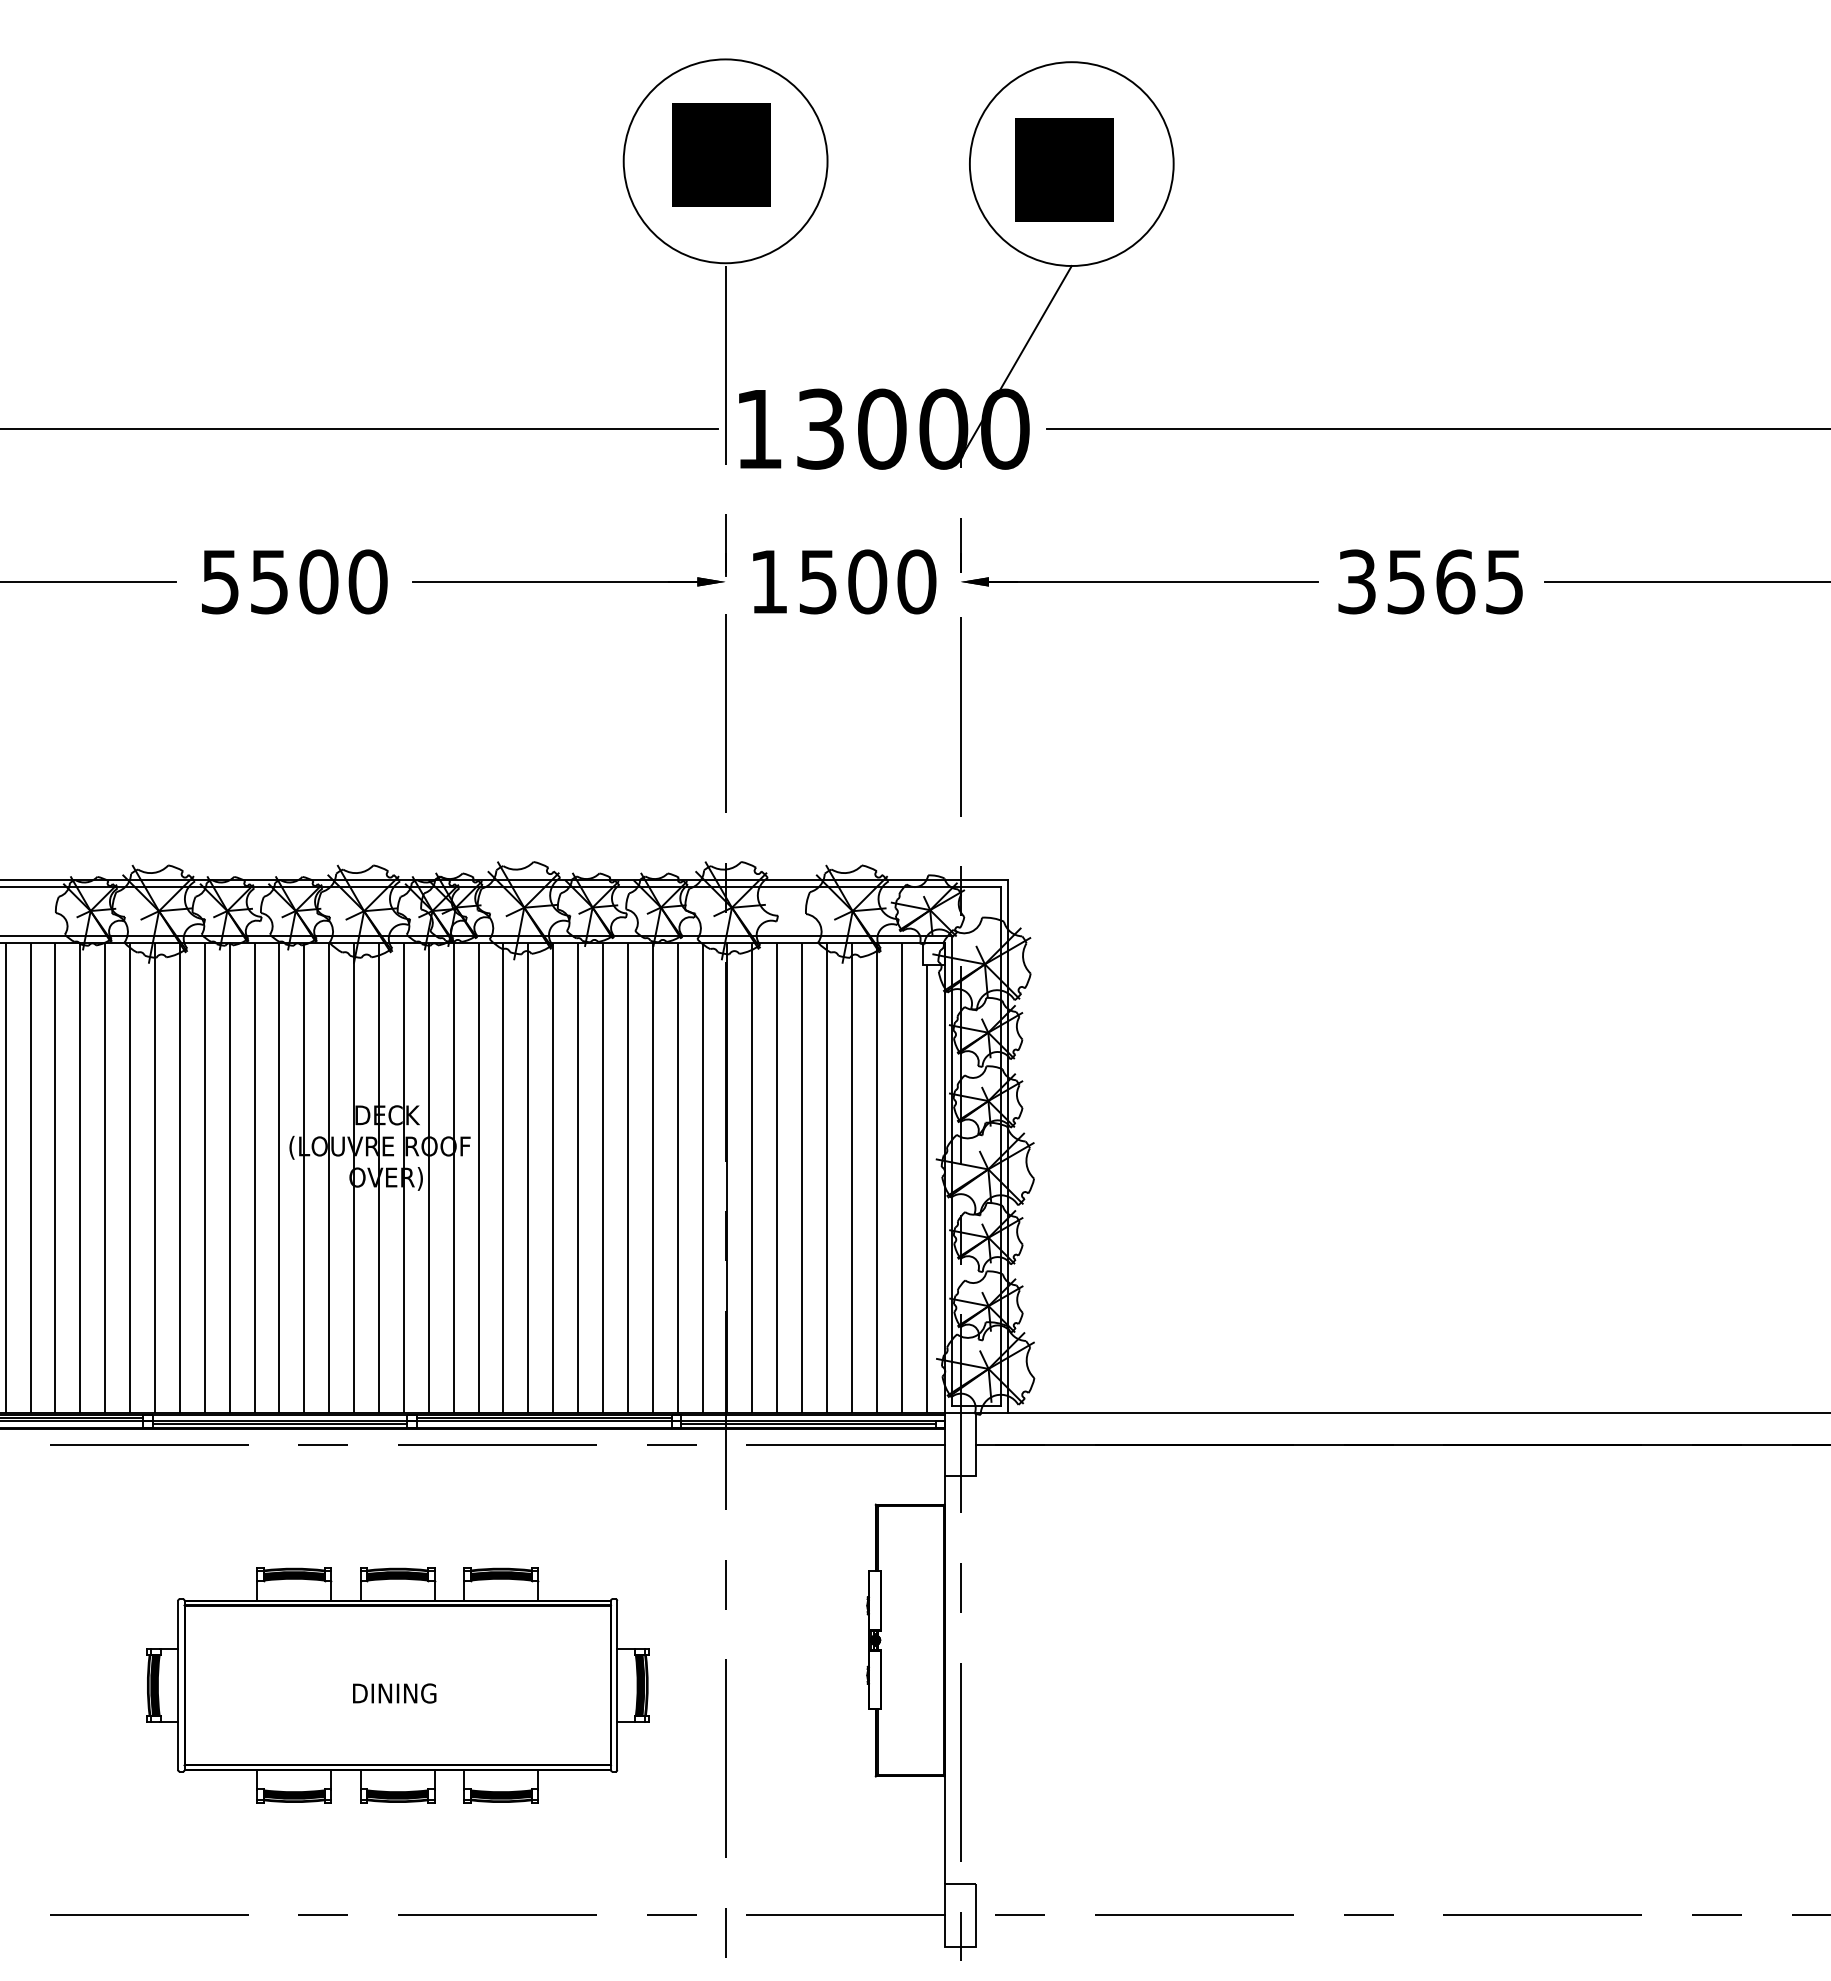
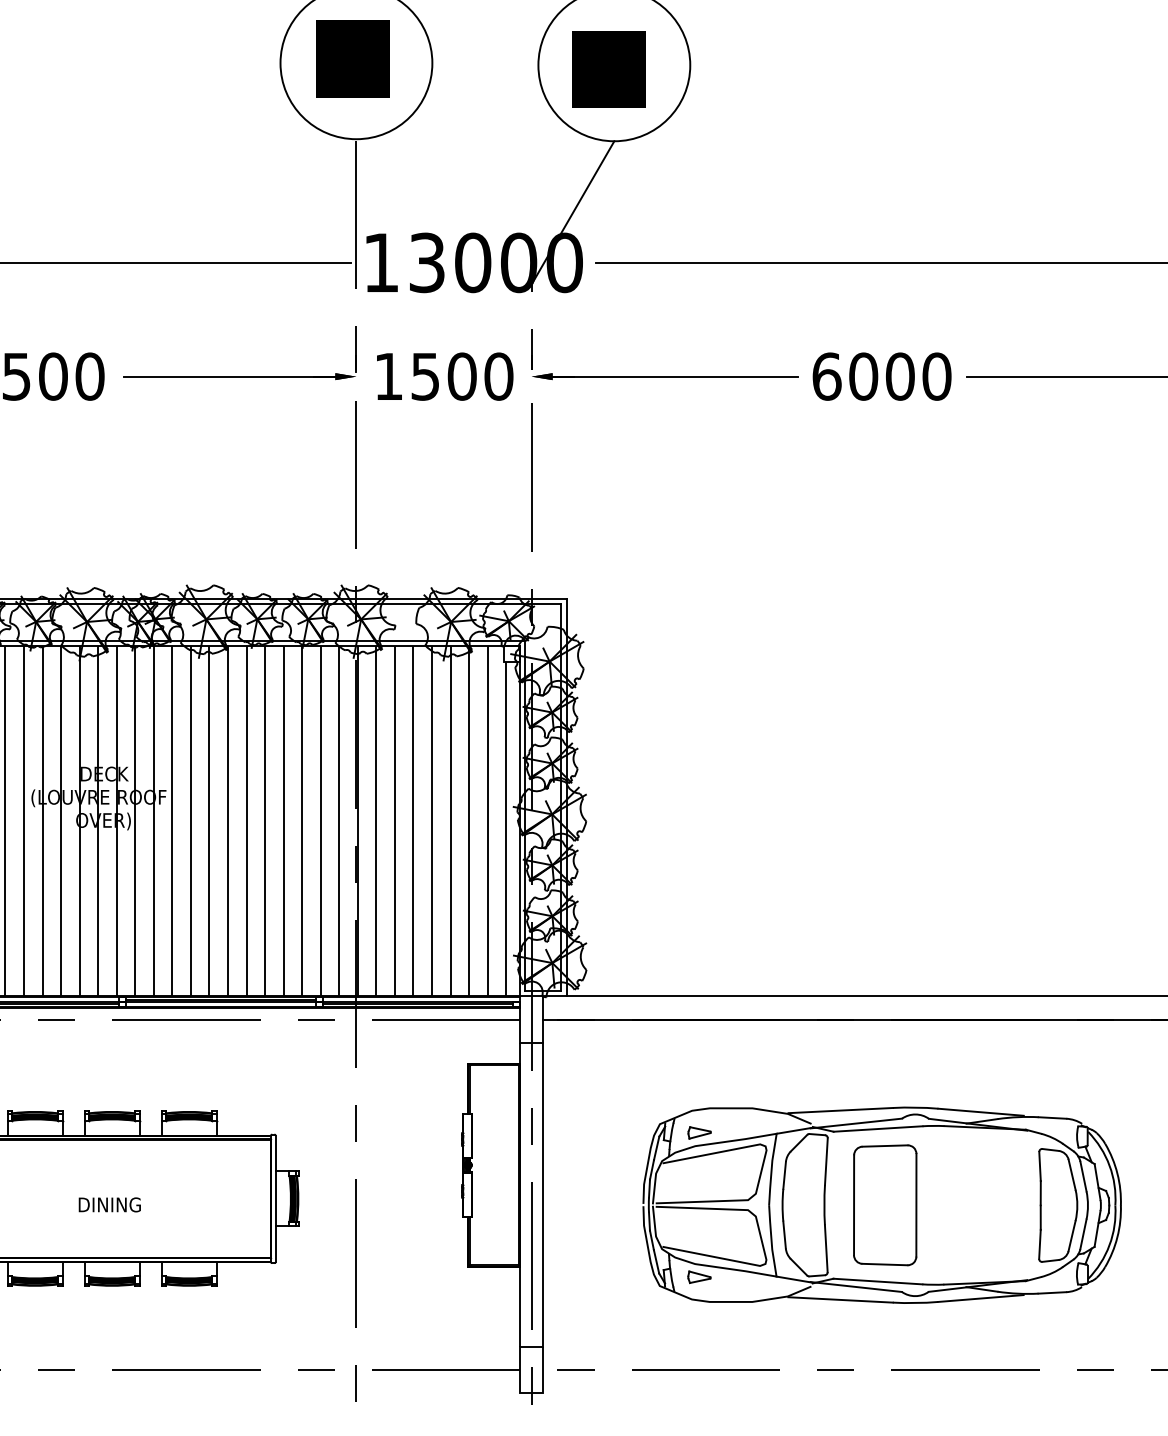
text: (1431, 581) -> (882, 376), 3565 -> 6000
line: (976, 1679) -> (543, 1194), added
part: (1430, 1694) -> (881, 1205), added

